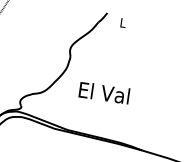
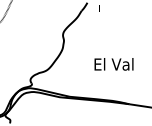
text: (103, 93) -> (113, 64), moved

